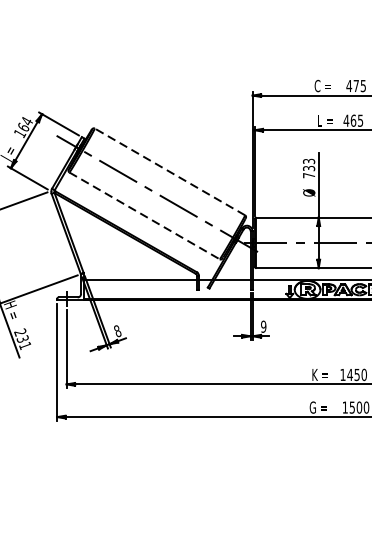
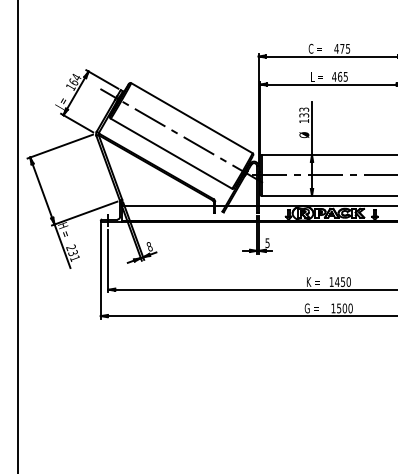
line: (169, 171) -> (191, 117), dashed -> solid
text: (308, 176) -> (303, 121), 733 -> 133
line: (144, 215) -> (171, 153), dashed -> solid
text: (263, 325) -> (267, 242), 9 -> 5

